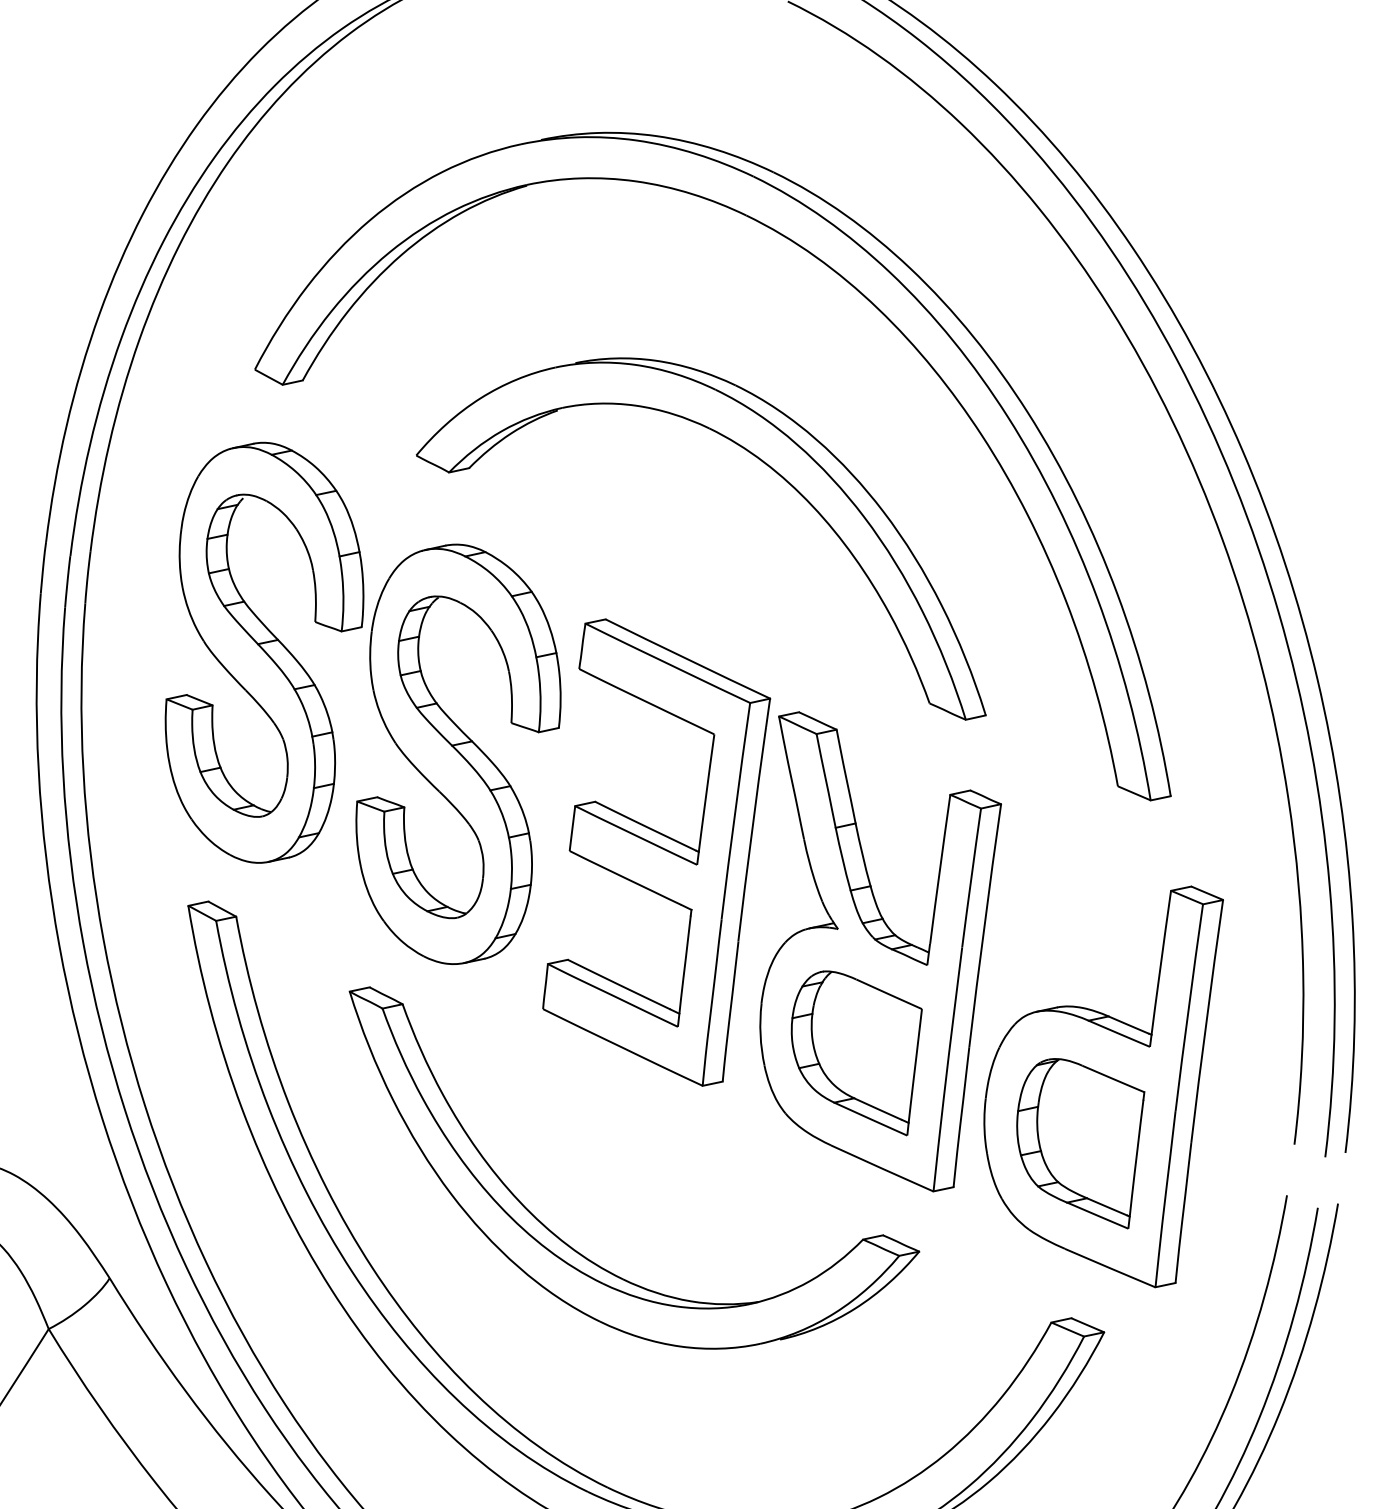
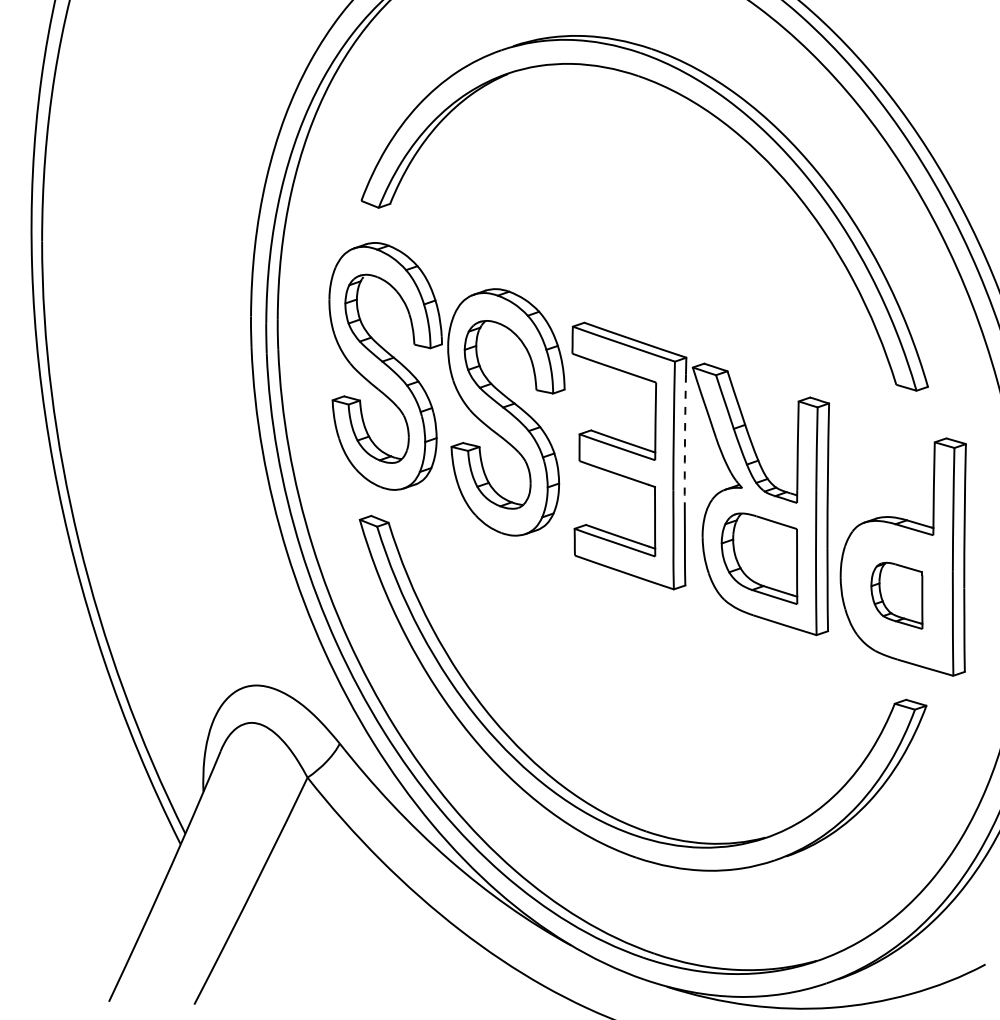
part: (759, 461) -> (663, 219), removed
arc: (752, 834) -> (685, 438), solid -> dashed
part: (1075, 1140) -> (896, 595), size x0.7
part: (581, 1252) -> (614, 695), removed

